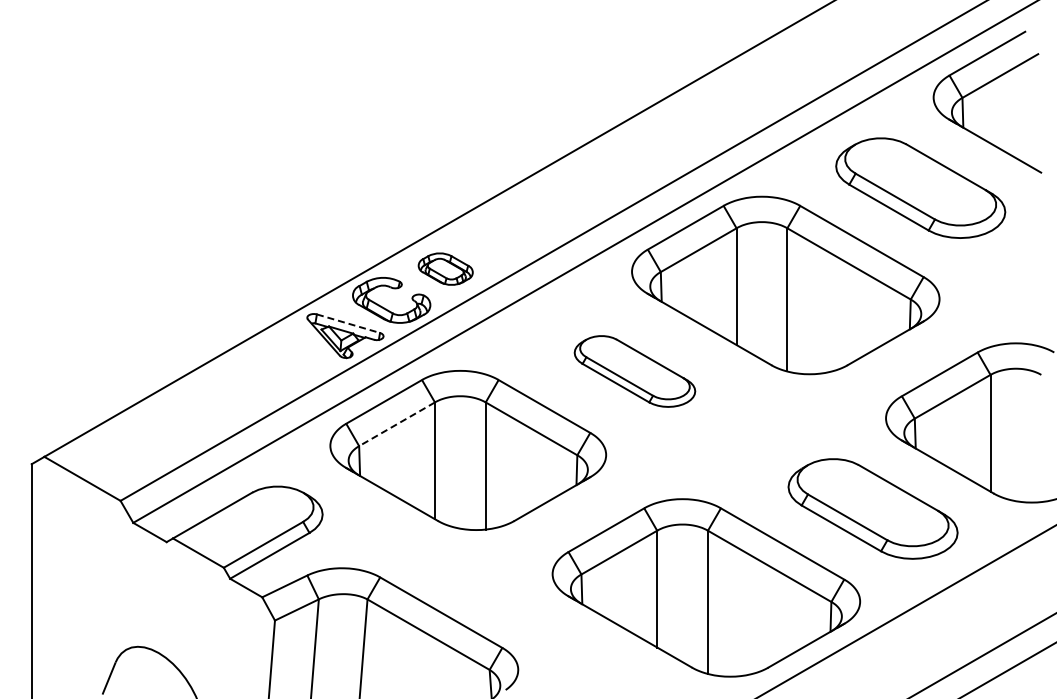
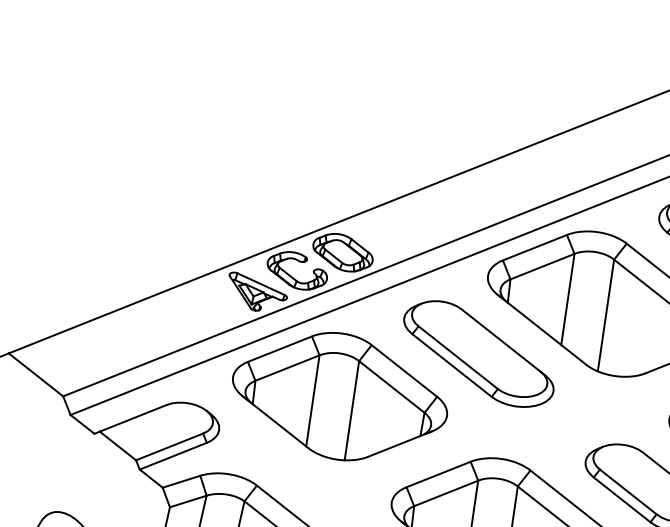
part: (445, 268) -> (342, 252), size x1.43
line: (348, 323) -> (261, 284), dashed -> solid
part: (634, 371) -> (478, 353), size x1.67
line: (397, 424) -> (287, 368), dashed -> solid

